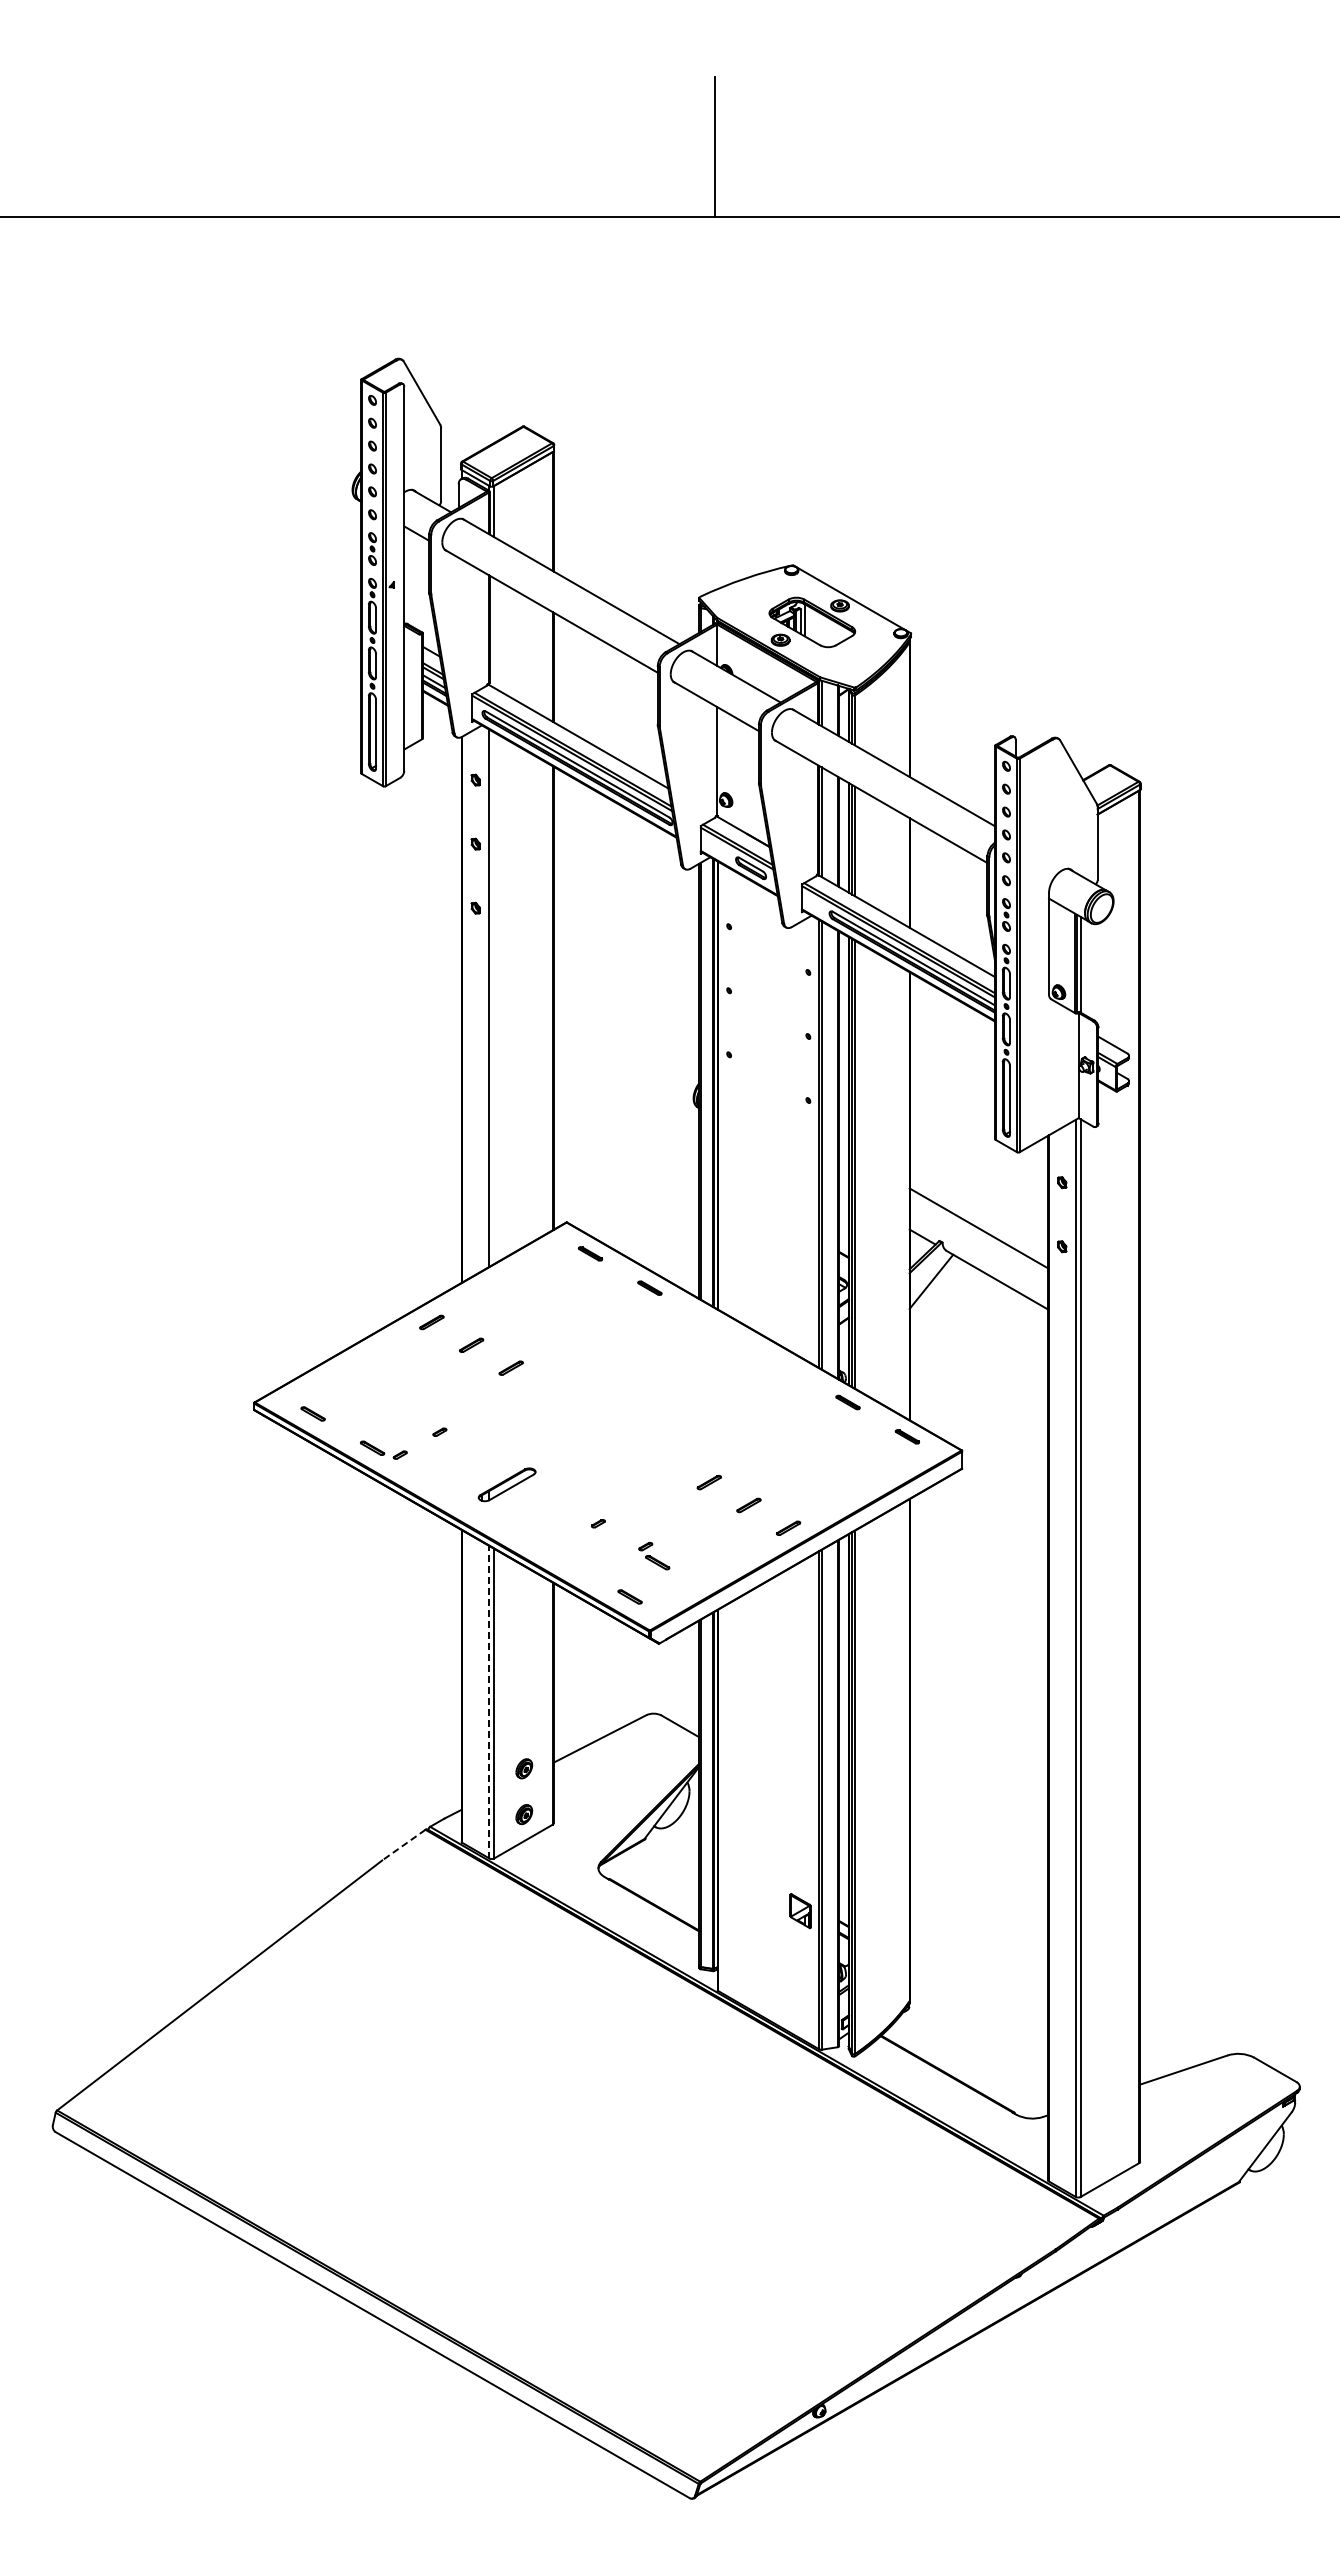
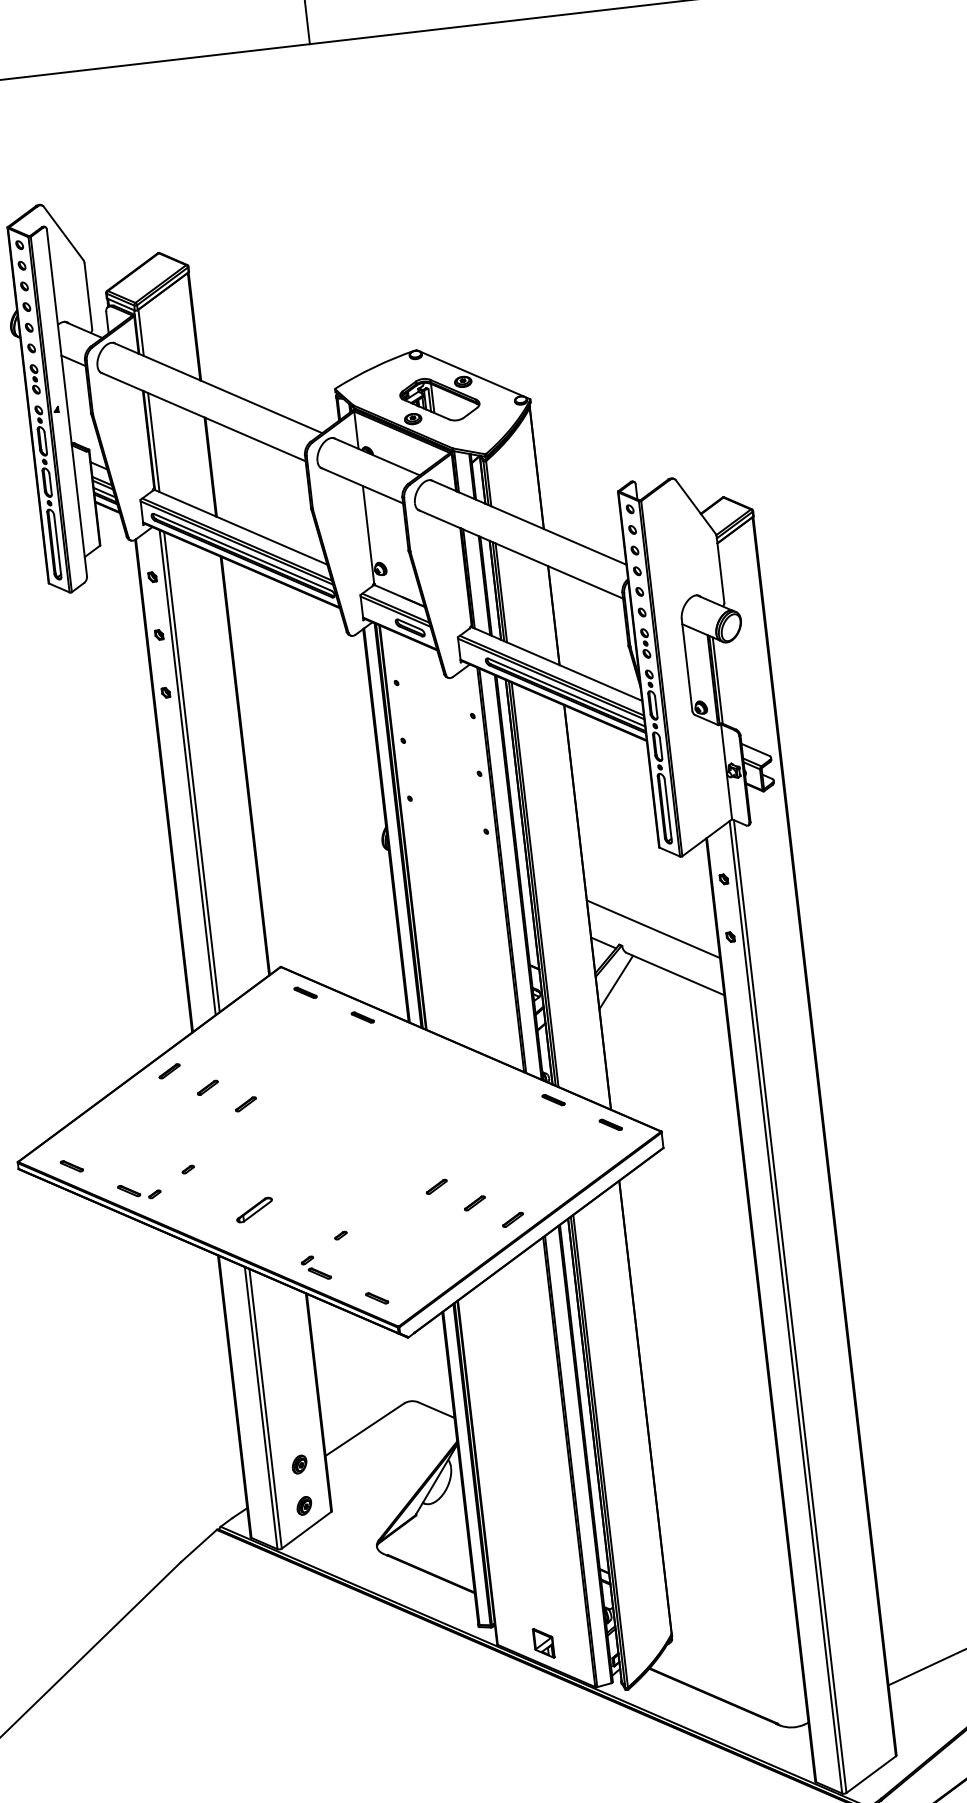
line: (494, 632) -> (154, 441), added
line: (494, 998) -> (192, 772), added
part: (507, 1484) -> (254, 1209), size x0.71
part: (654, 1556) -> (316, 1268), moved
line: (489, 1701) -> (261, 1407), dashed -> solid
line: (403, 1845) -> (198, 1546), dashed -> solid
part: (800, 1911) -> (543, 1643), moved

